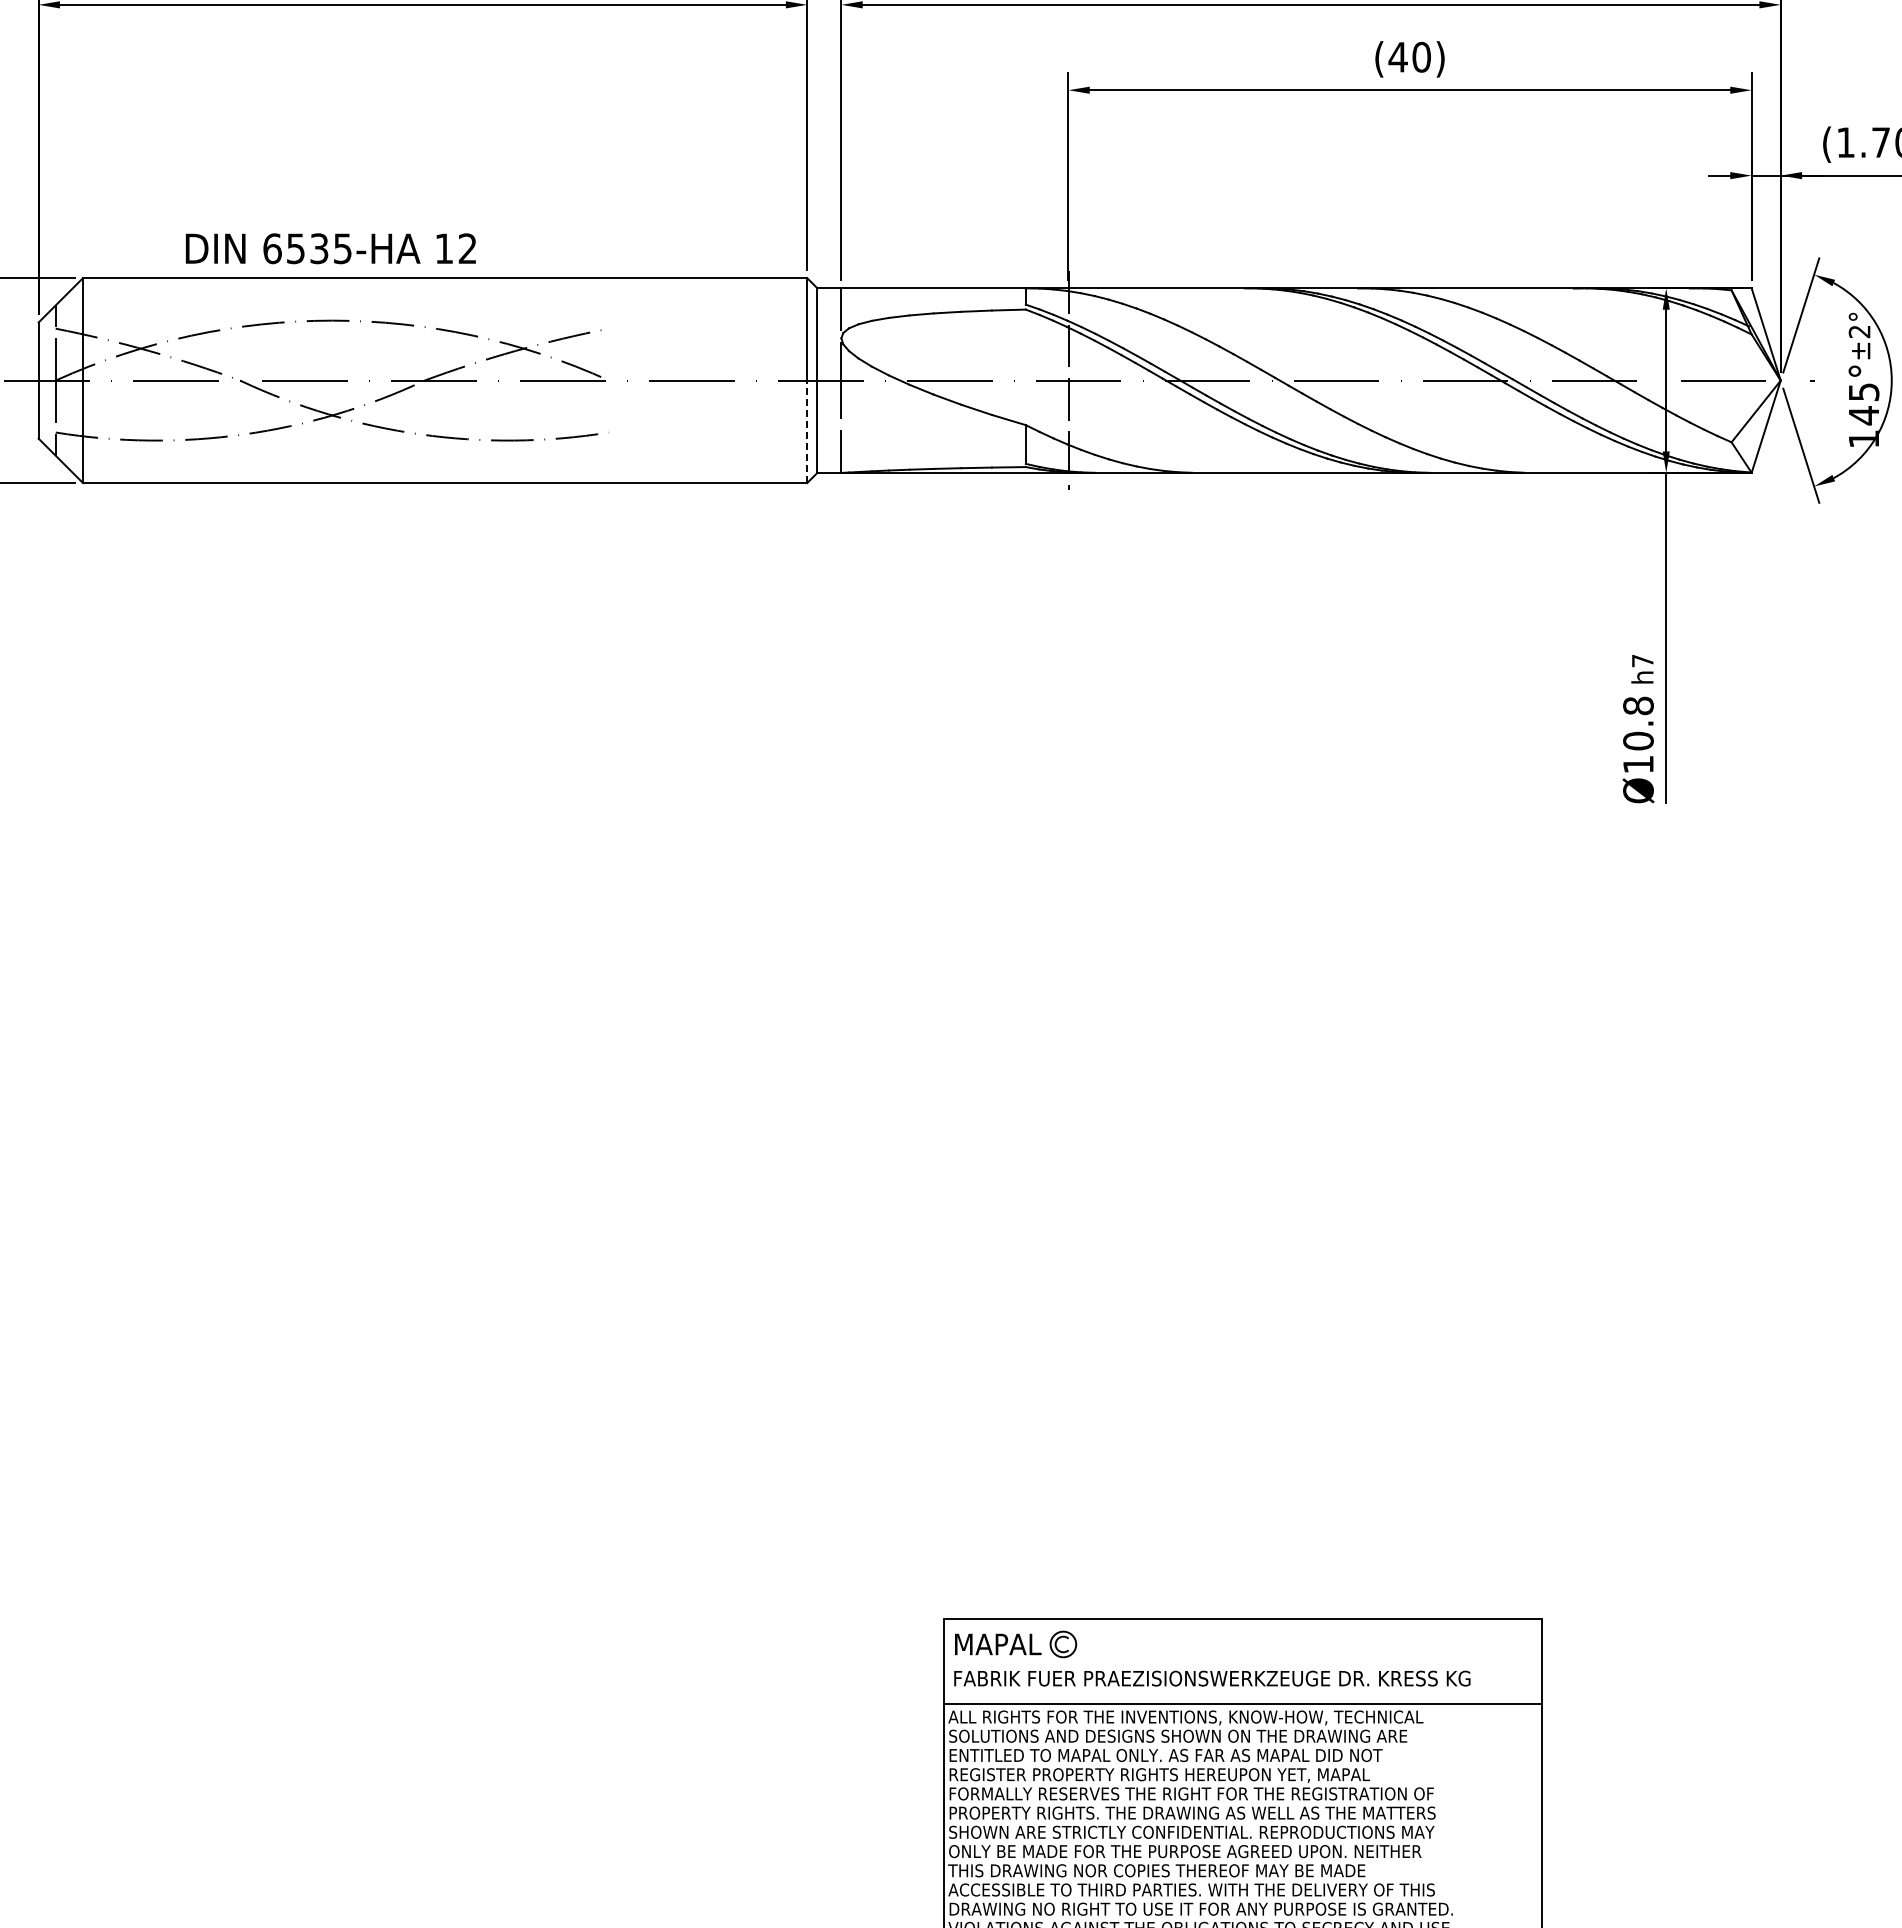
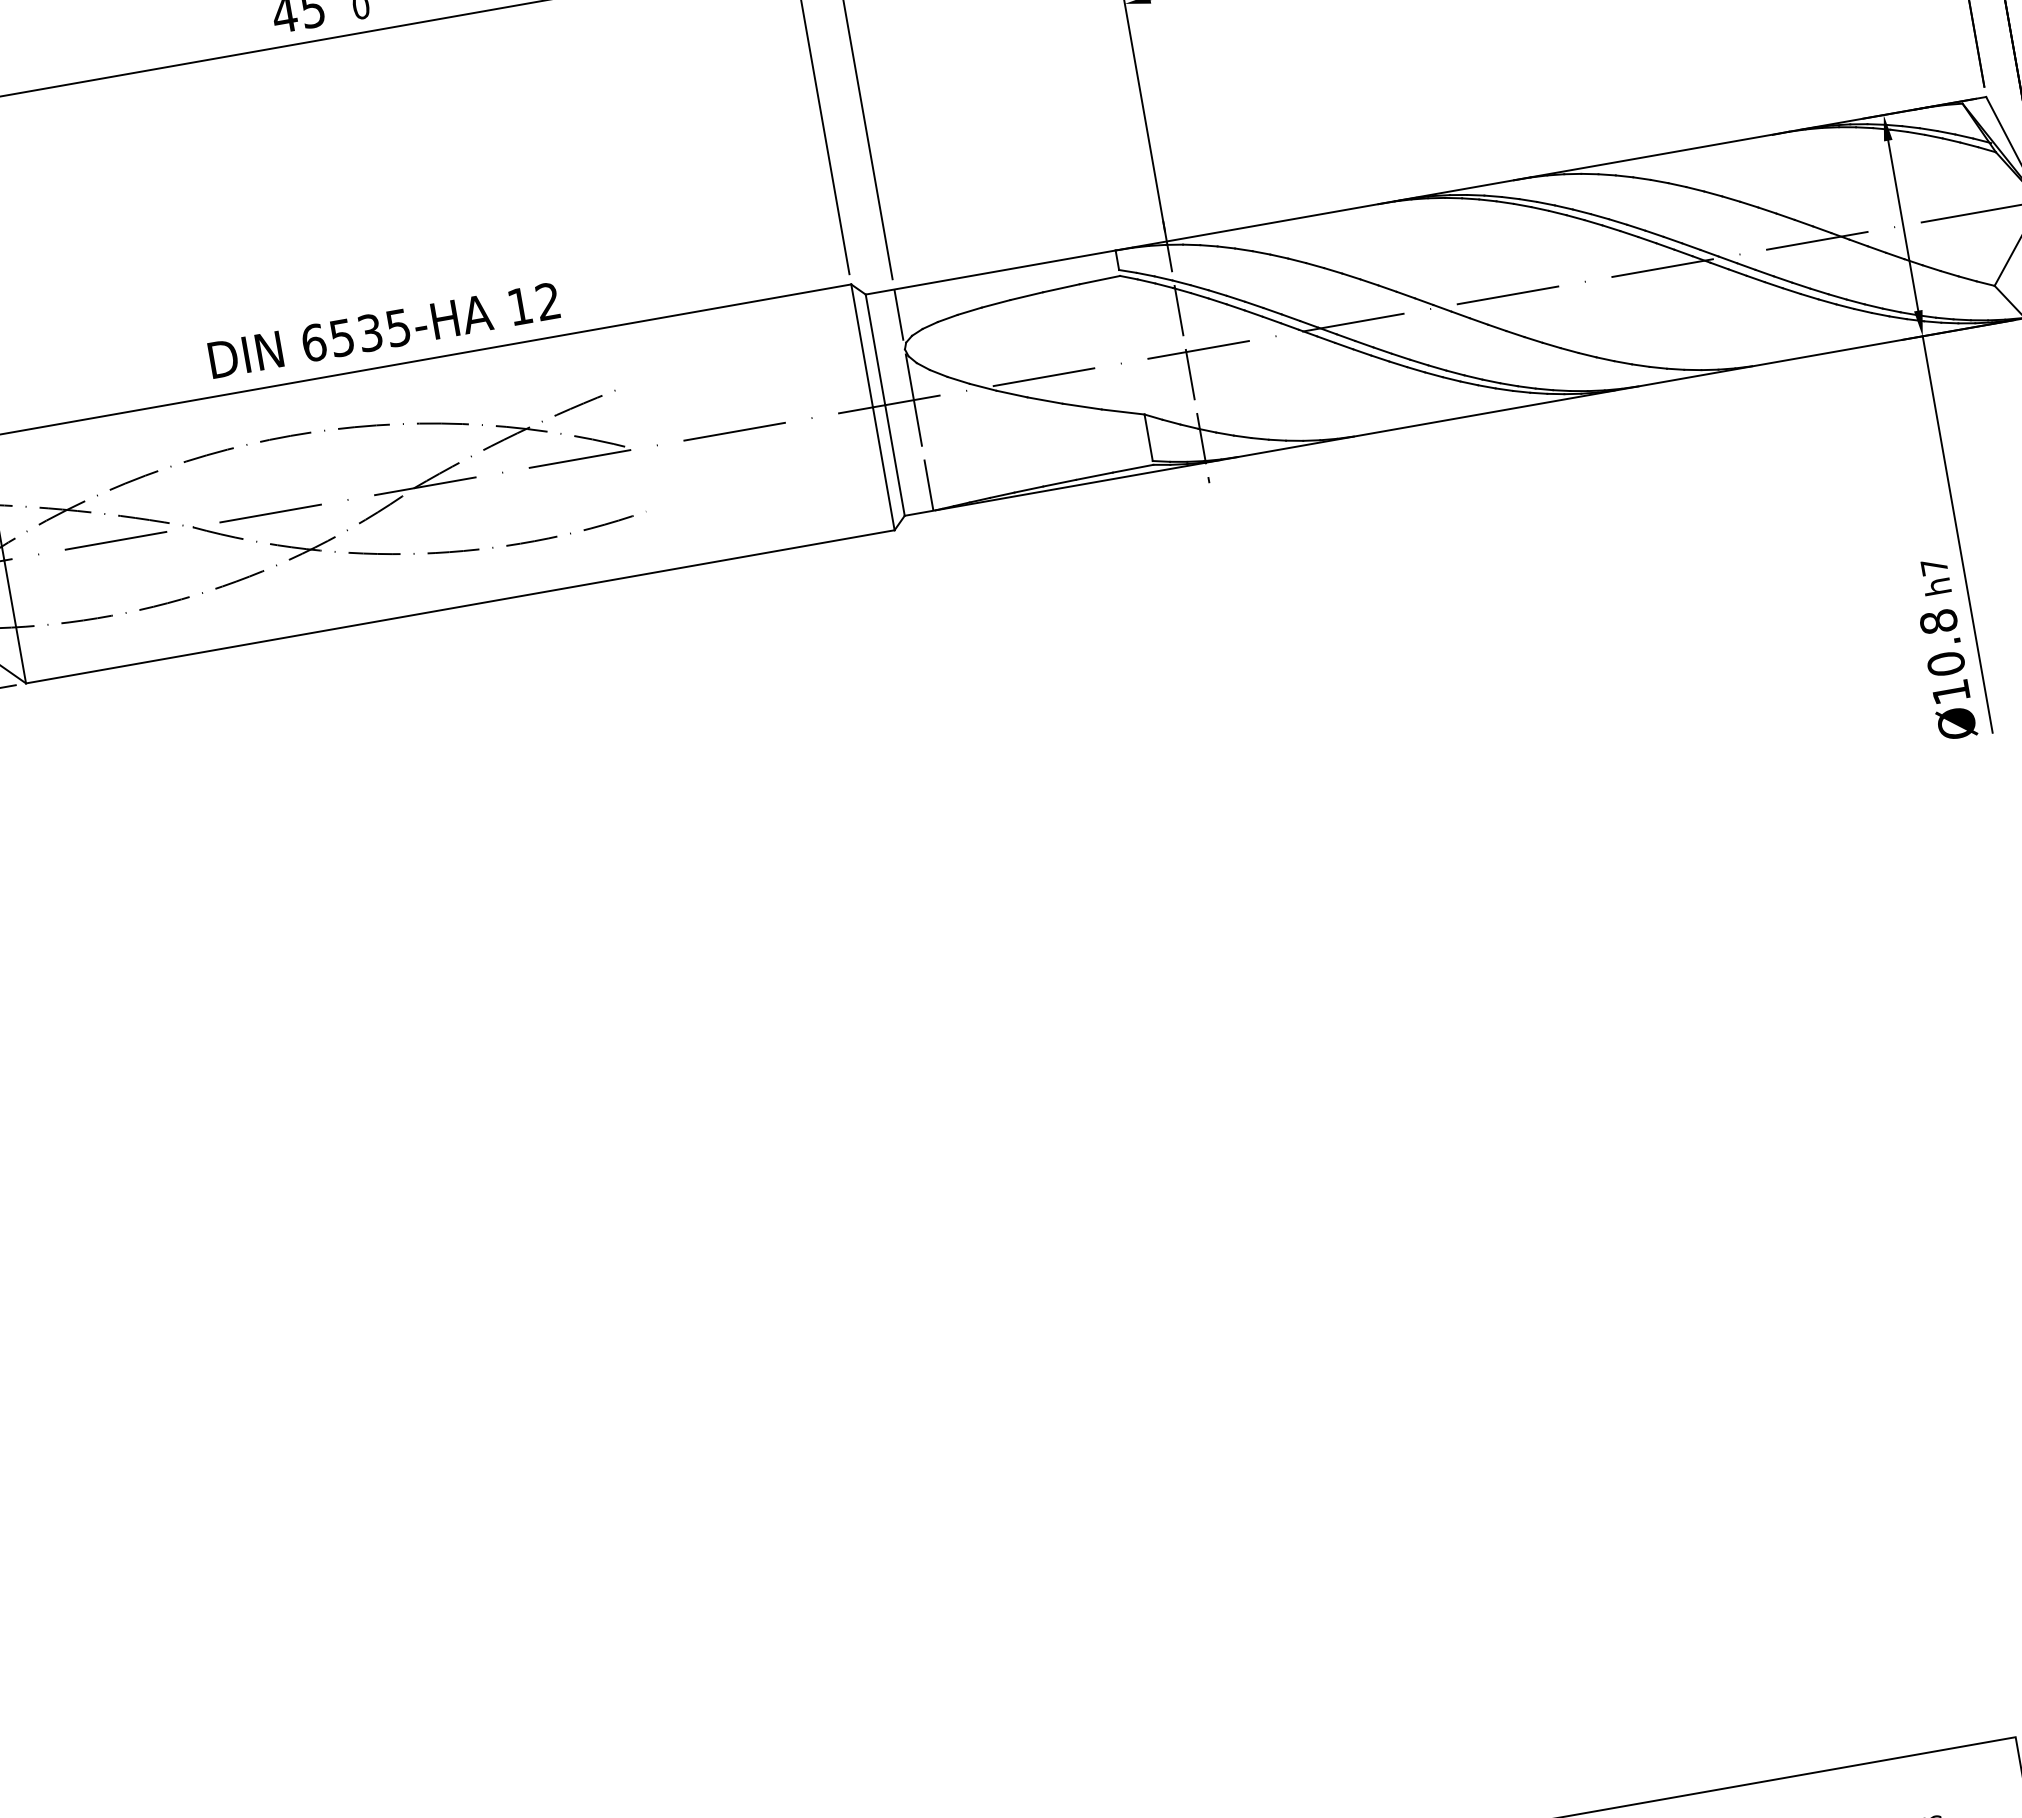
text: (330, 248) -> (383, 330), moved
line: (807, 431) -> (884, 468), dashed -> solid

